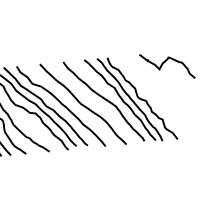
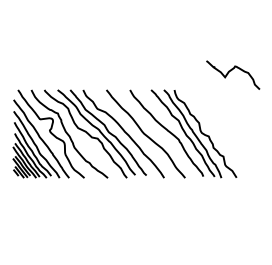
curve: (165, 62) -> (231, 71), moved

